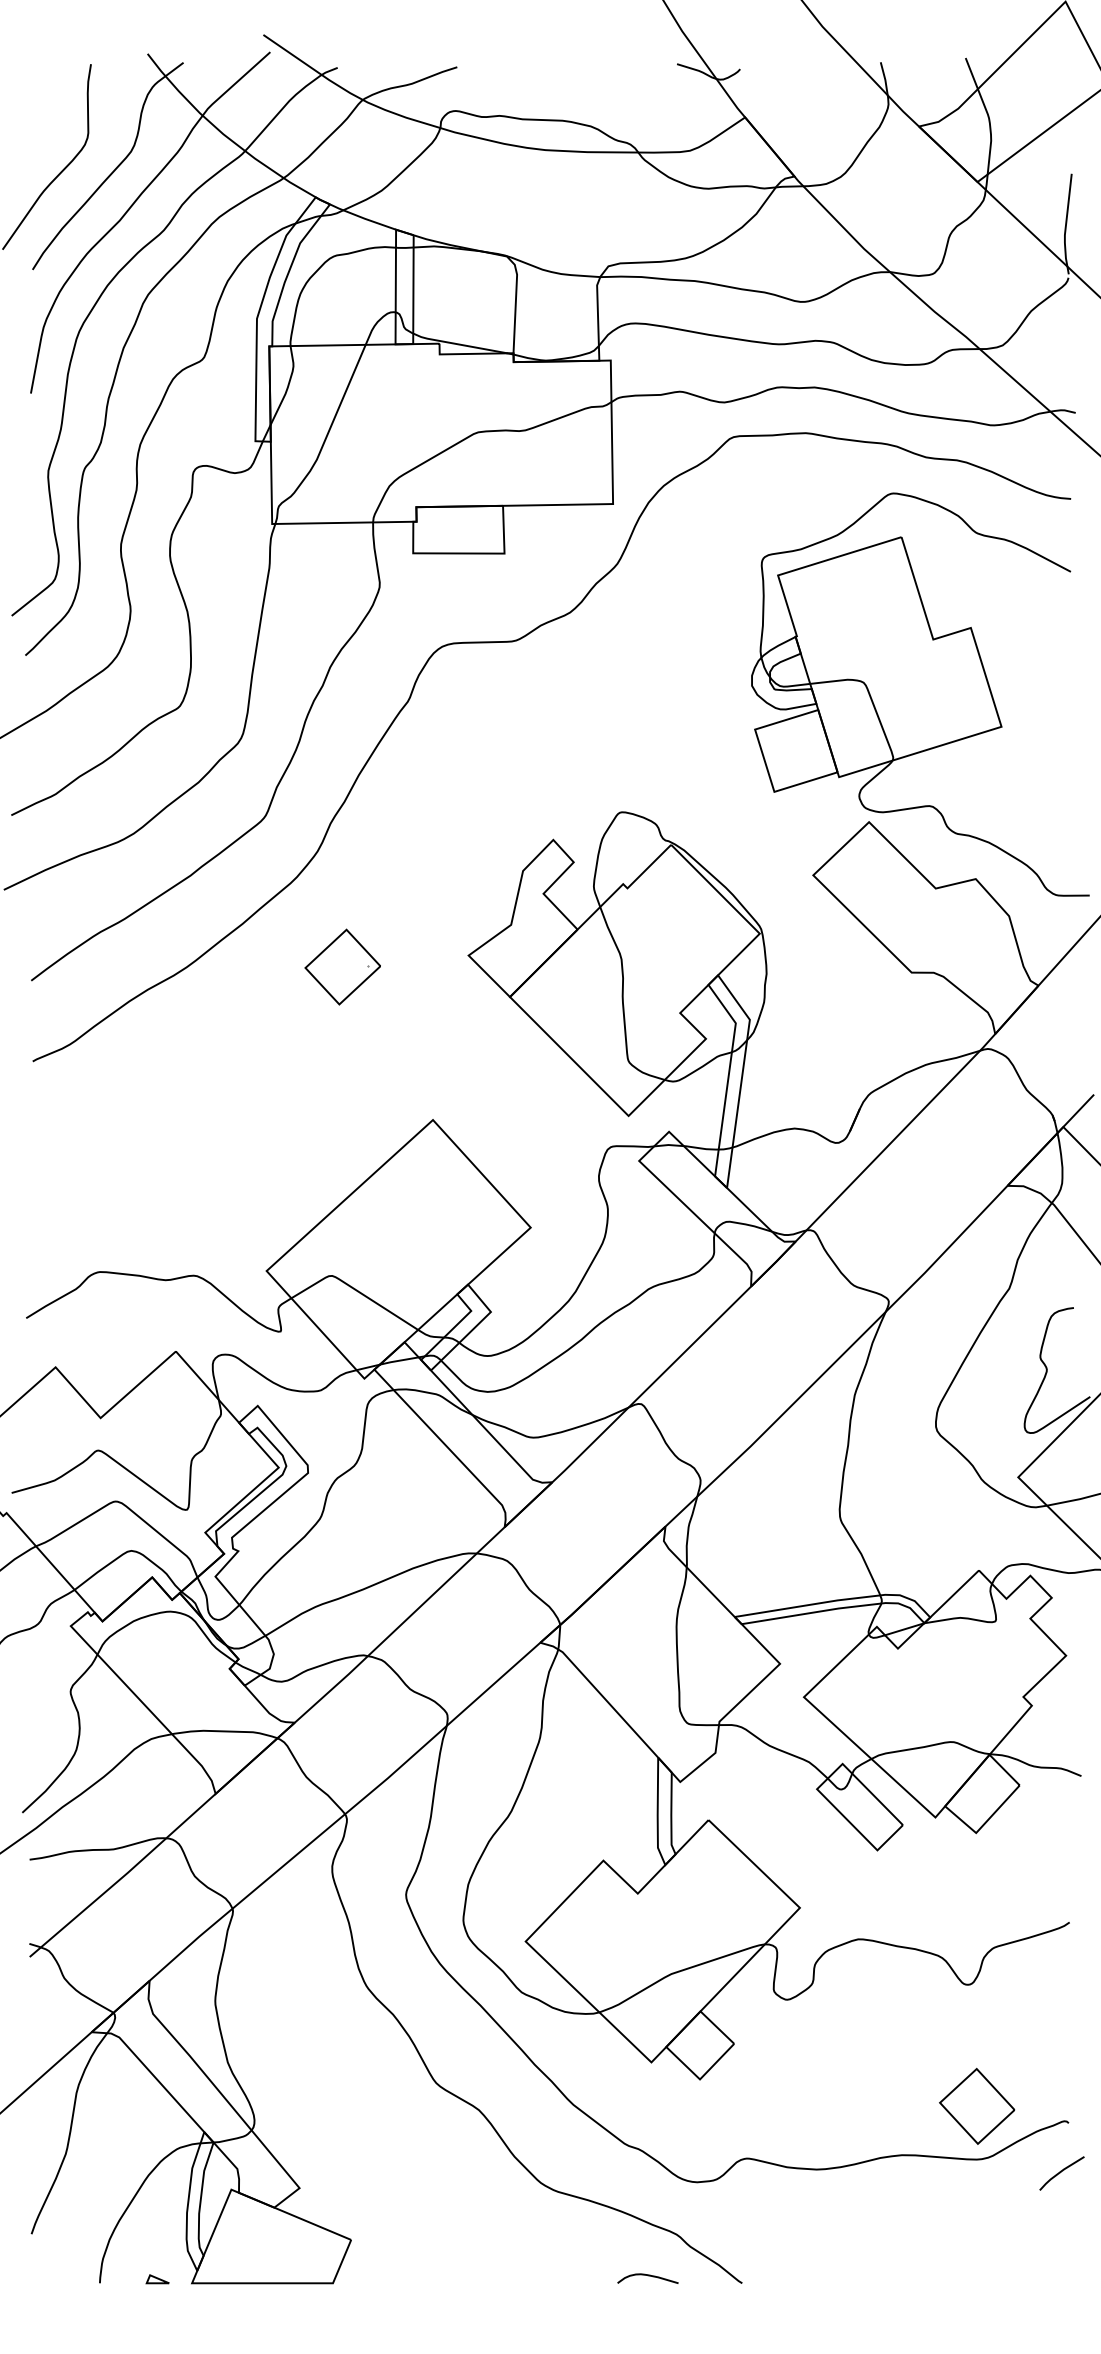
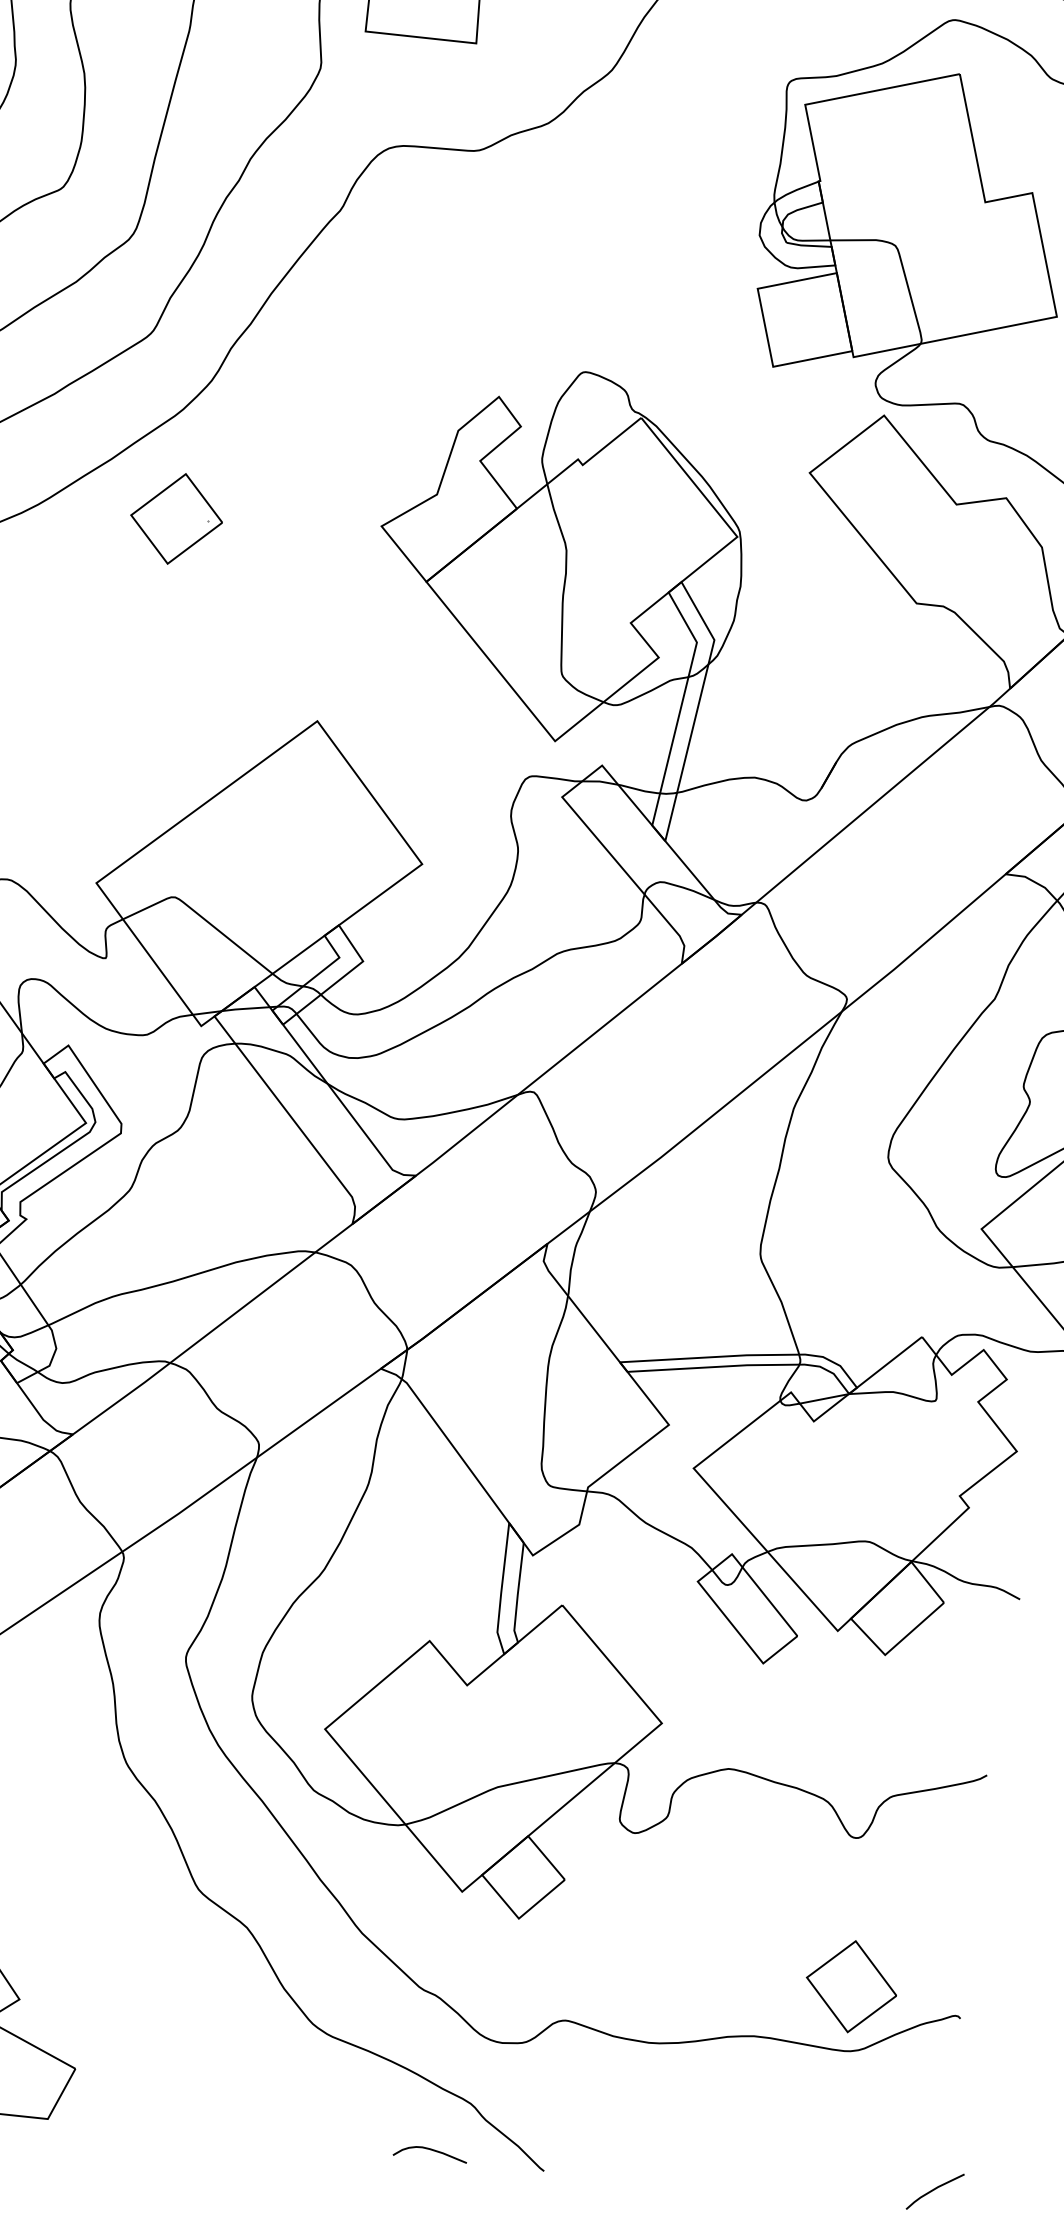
part: (342, 966) -> (176, 518), moved
line: (1061, 2172) -> (934, 2190), moved

